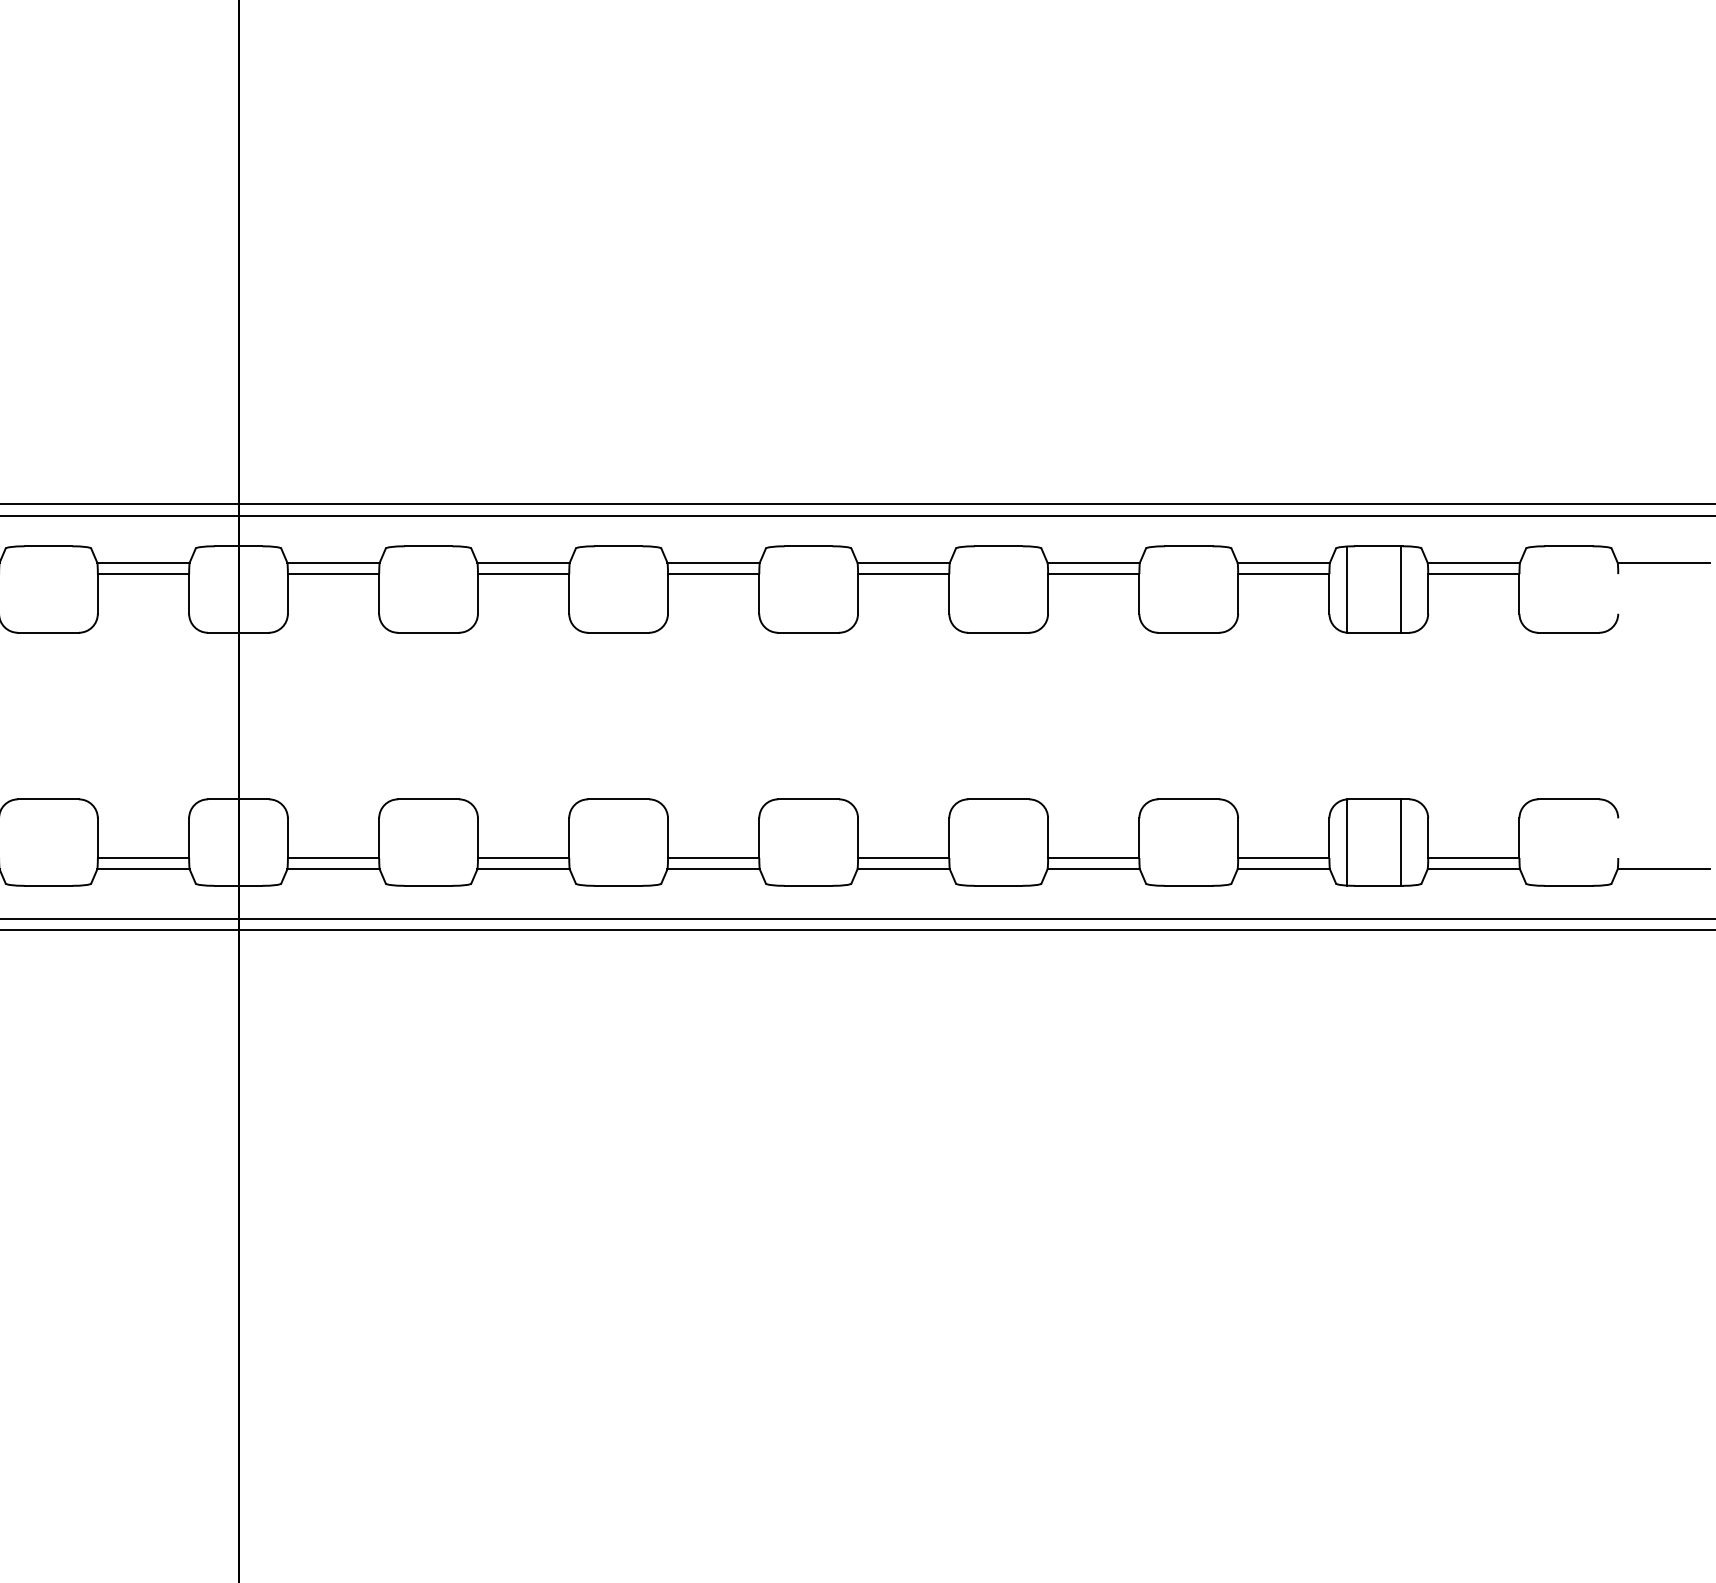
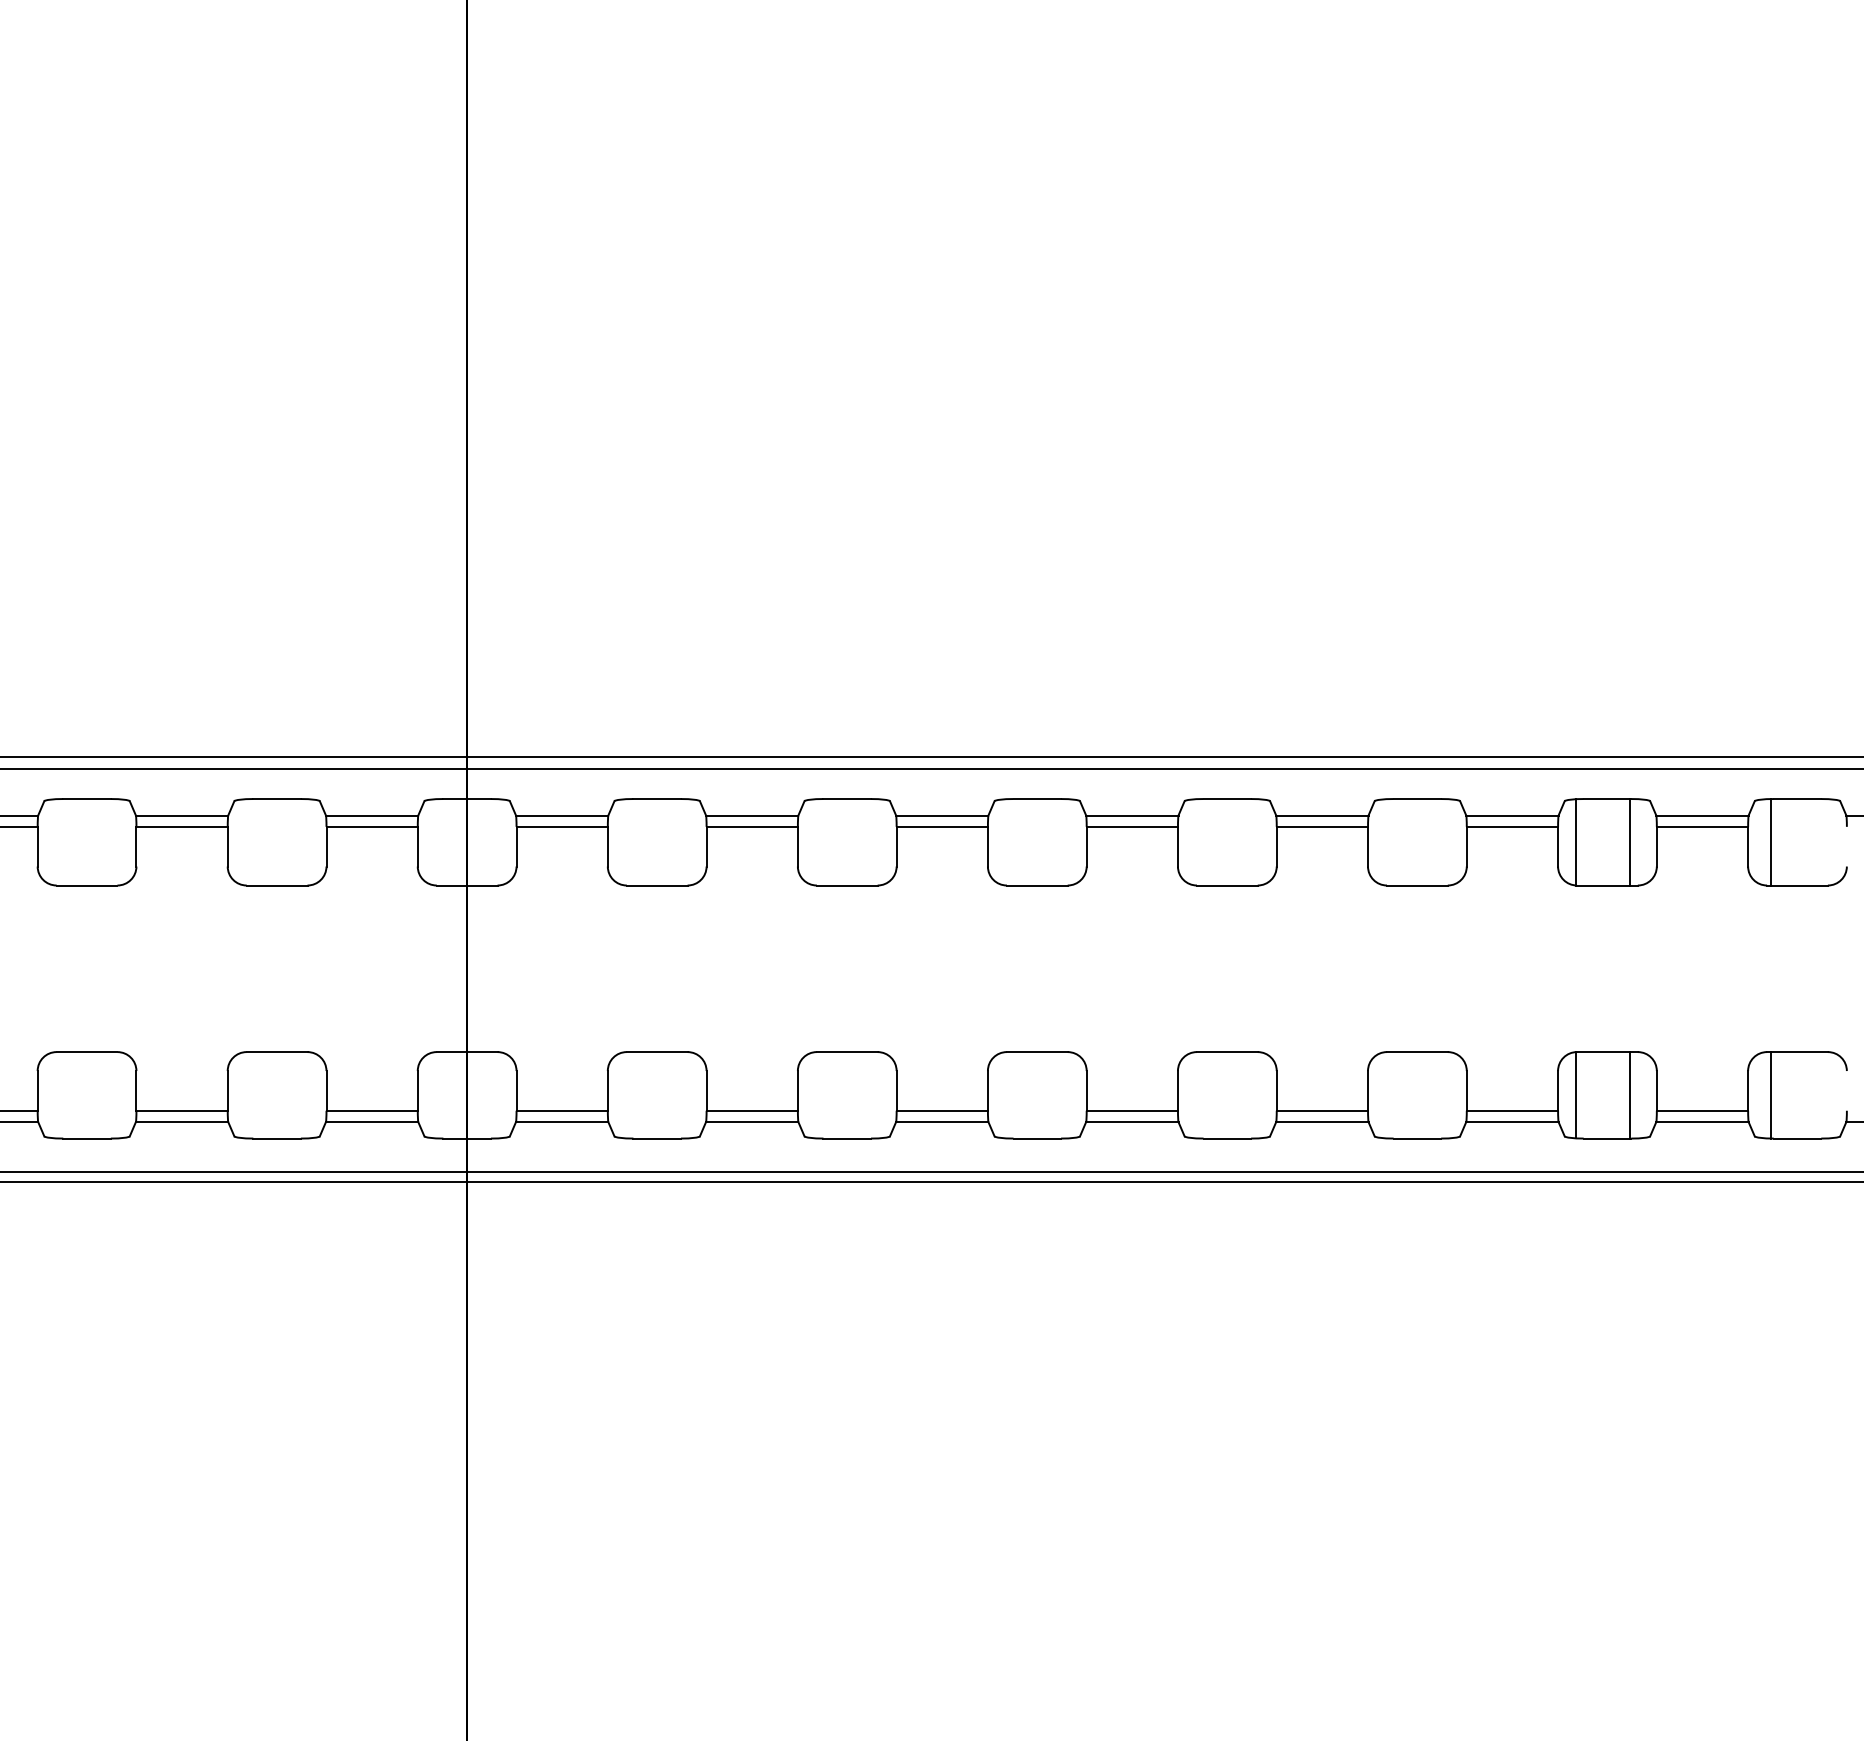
line: (1542, 589) -> (1771, 842), added
line: (1542, 842) -> (1771, 1095), added

